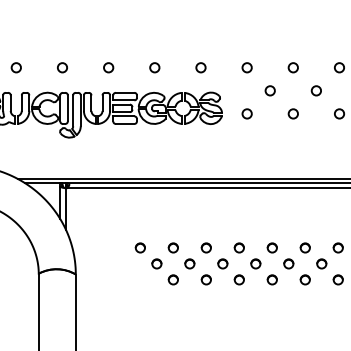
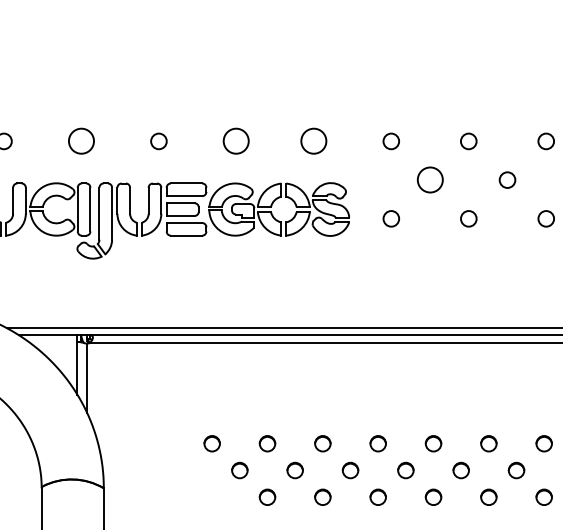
circle: (62, 67) -> (81, 140), size x1.6
circle: (154, 67) -> (235, 140), size x1.6
circle: (200, 67) -> (313, 140), size x1.6
circle: (269, 90) -> (428, 179), size x1.6

